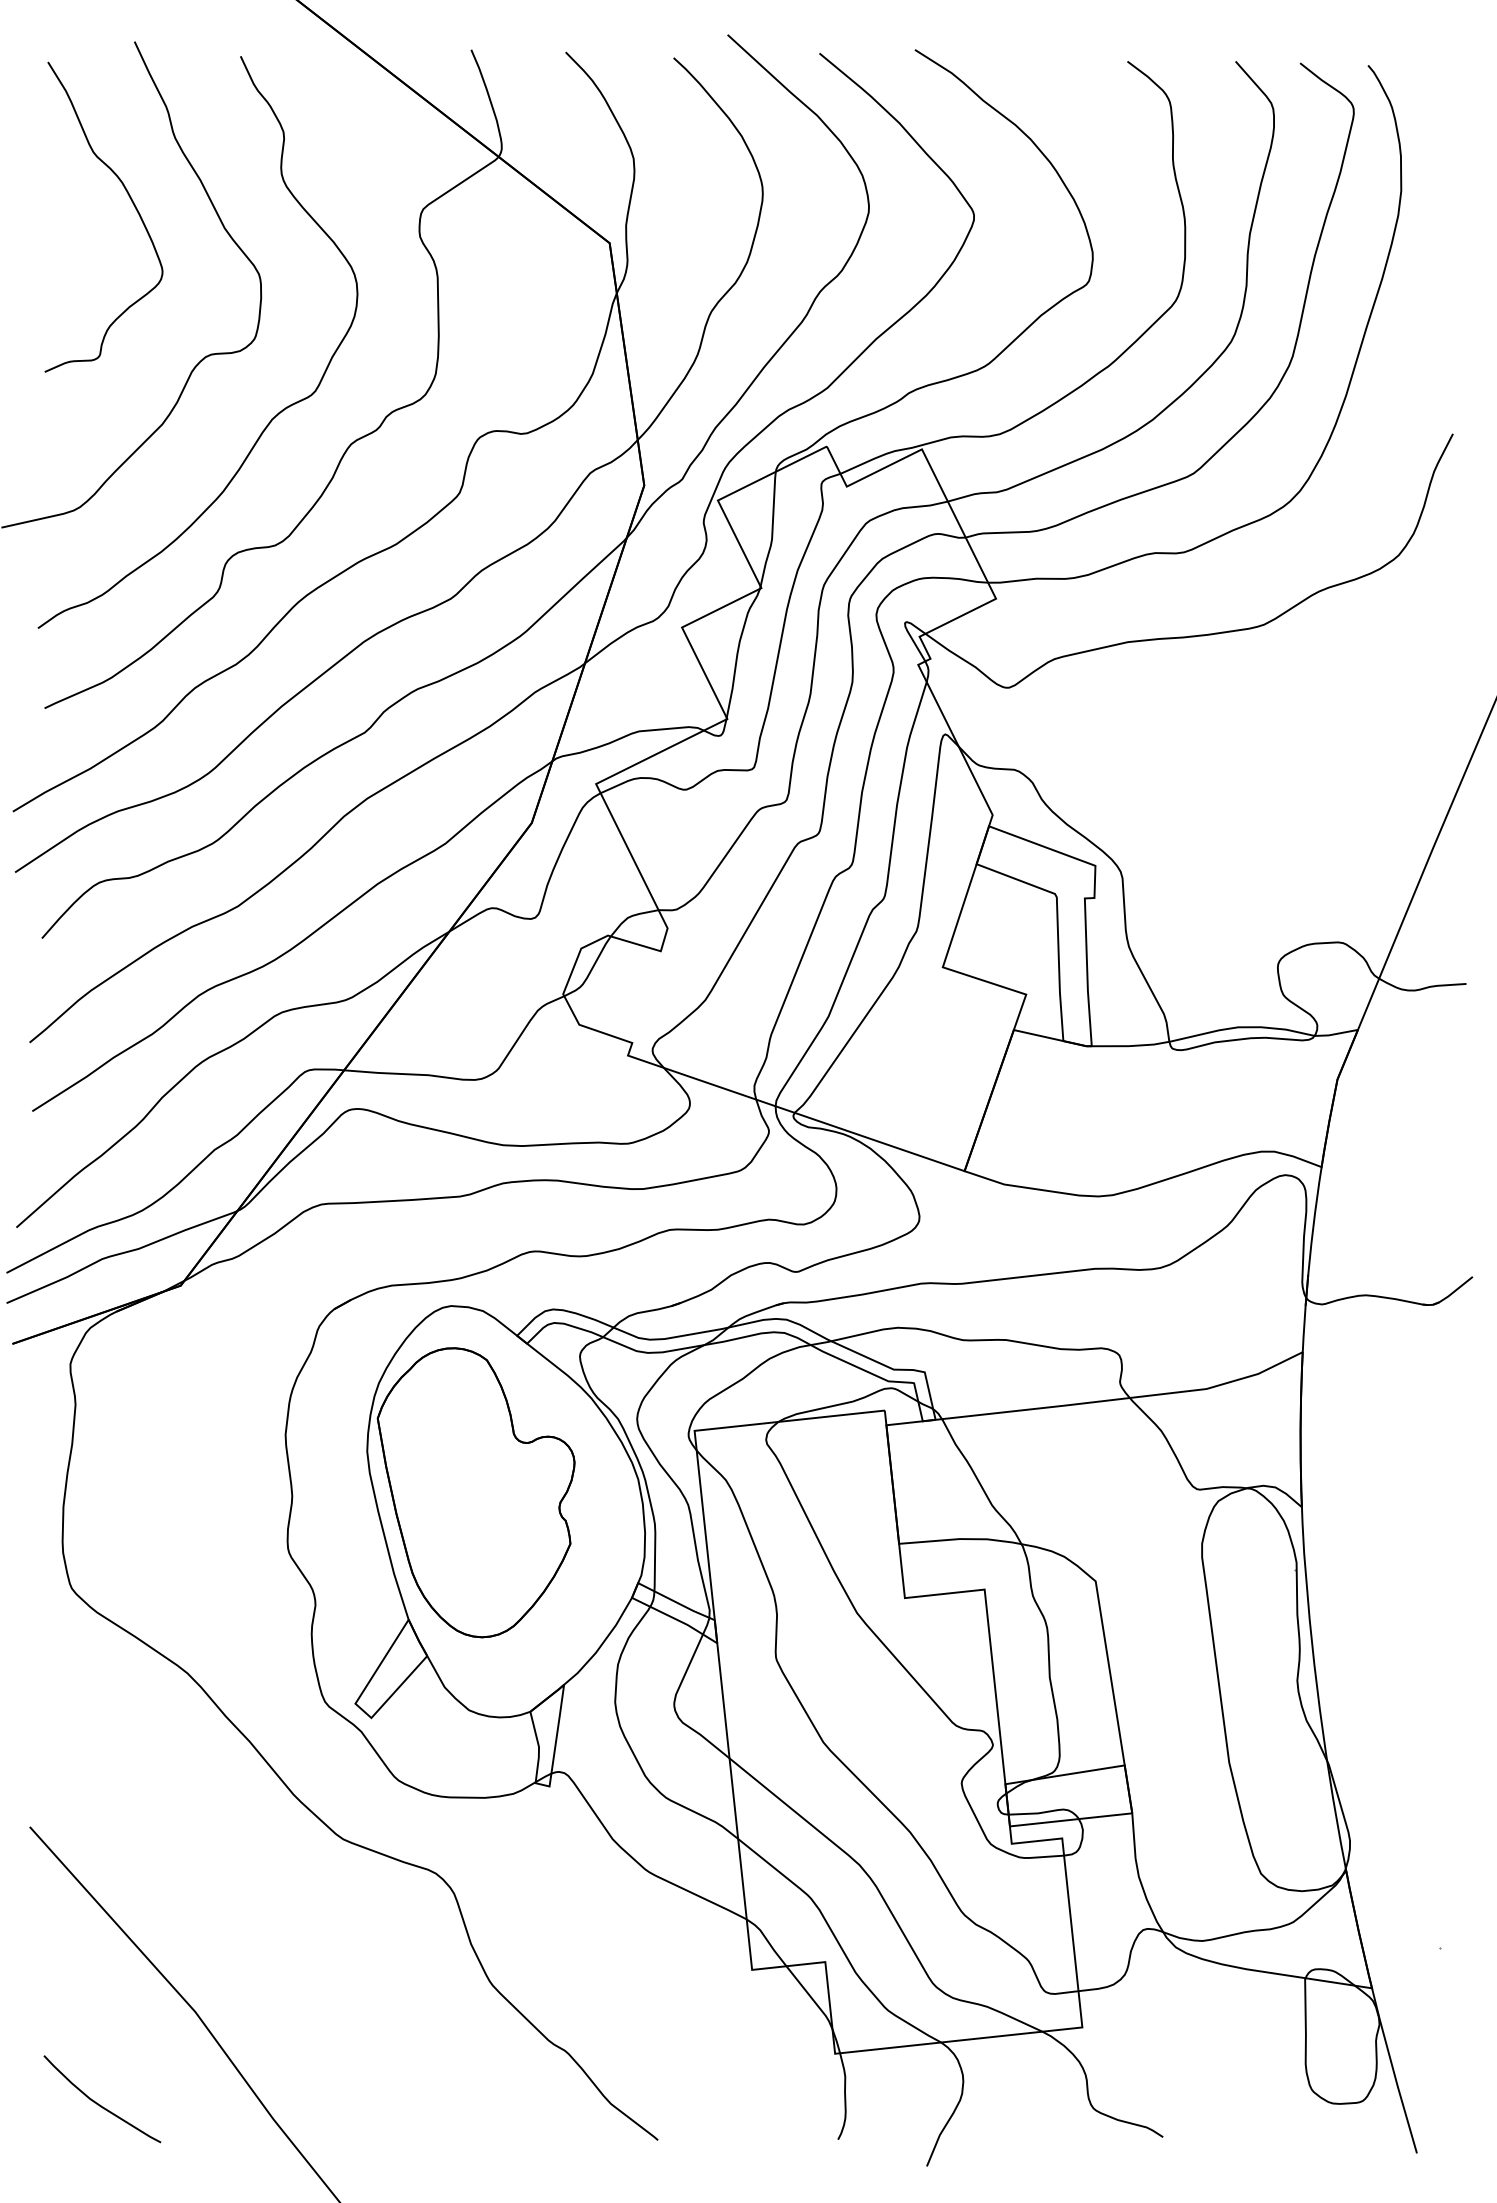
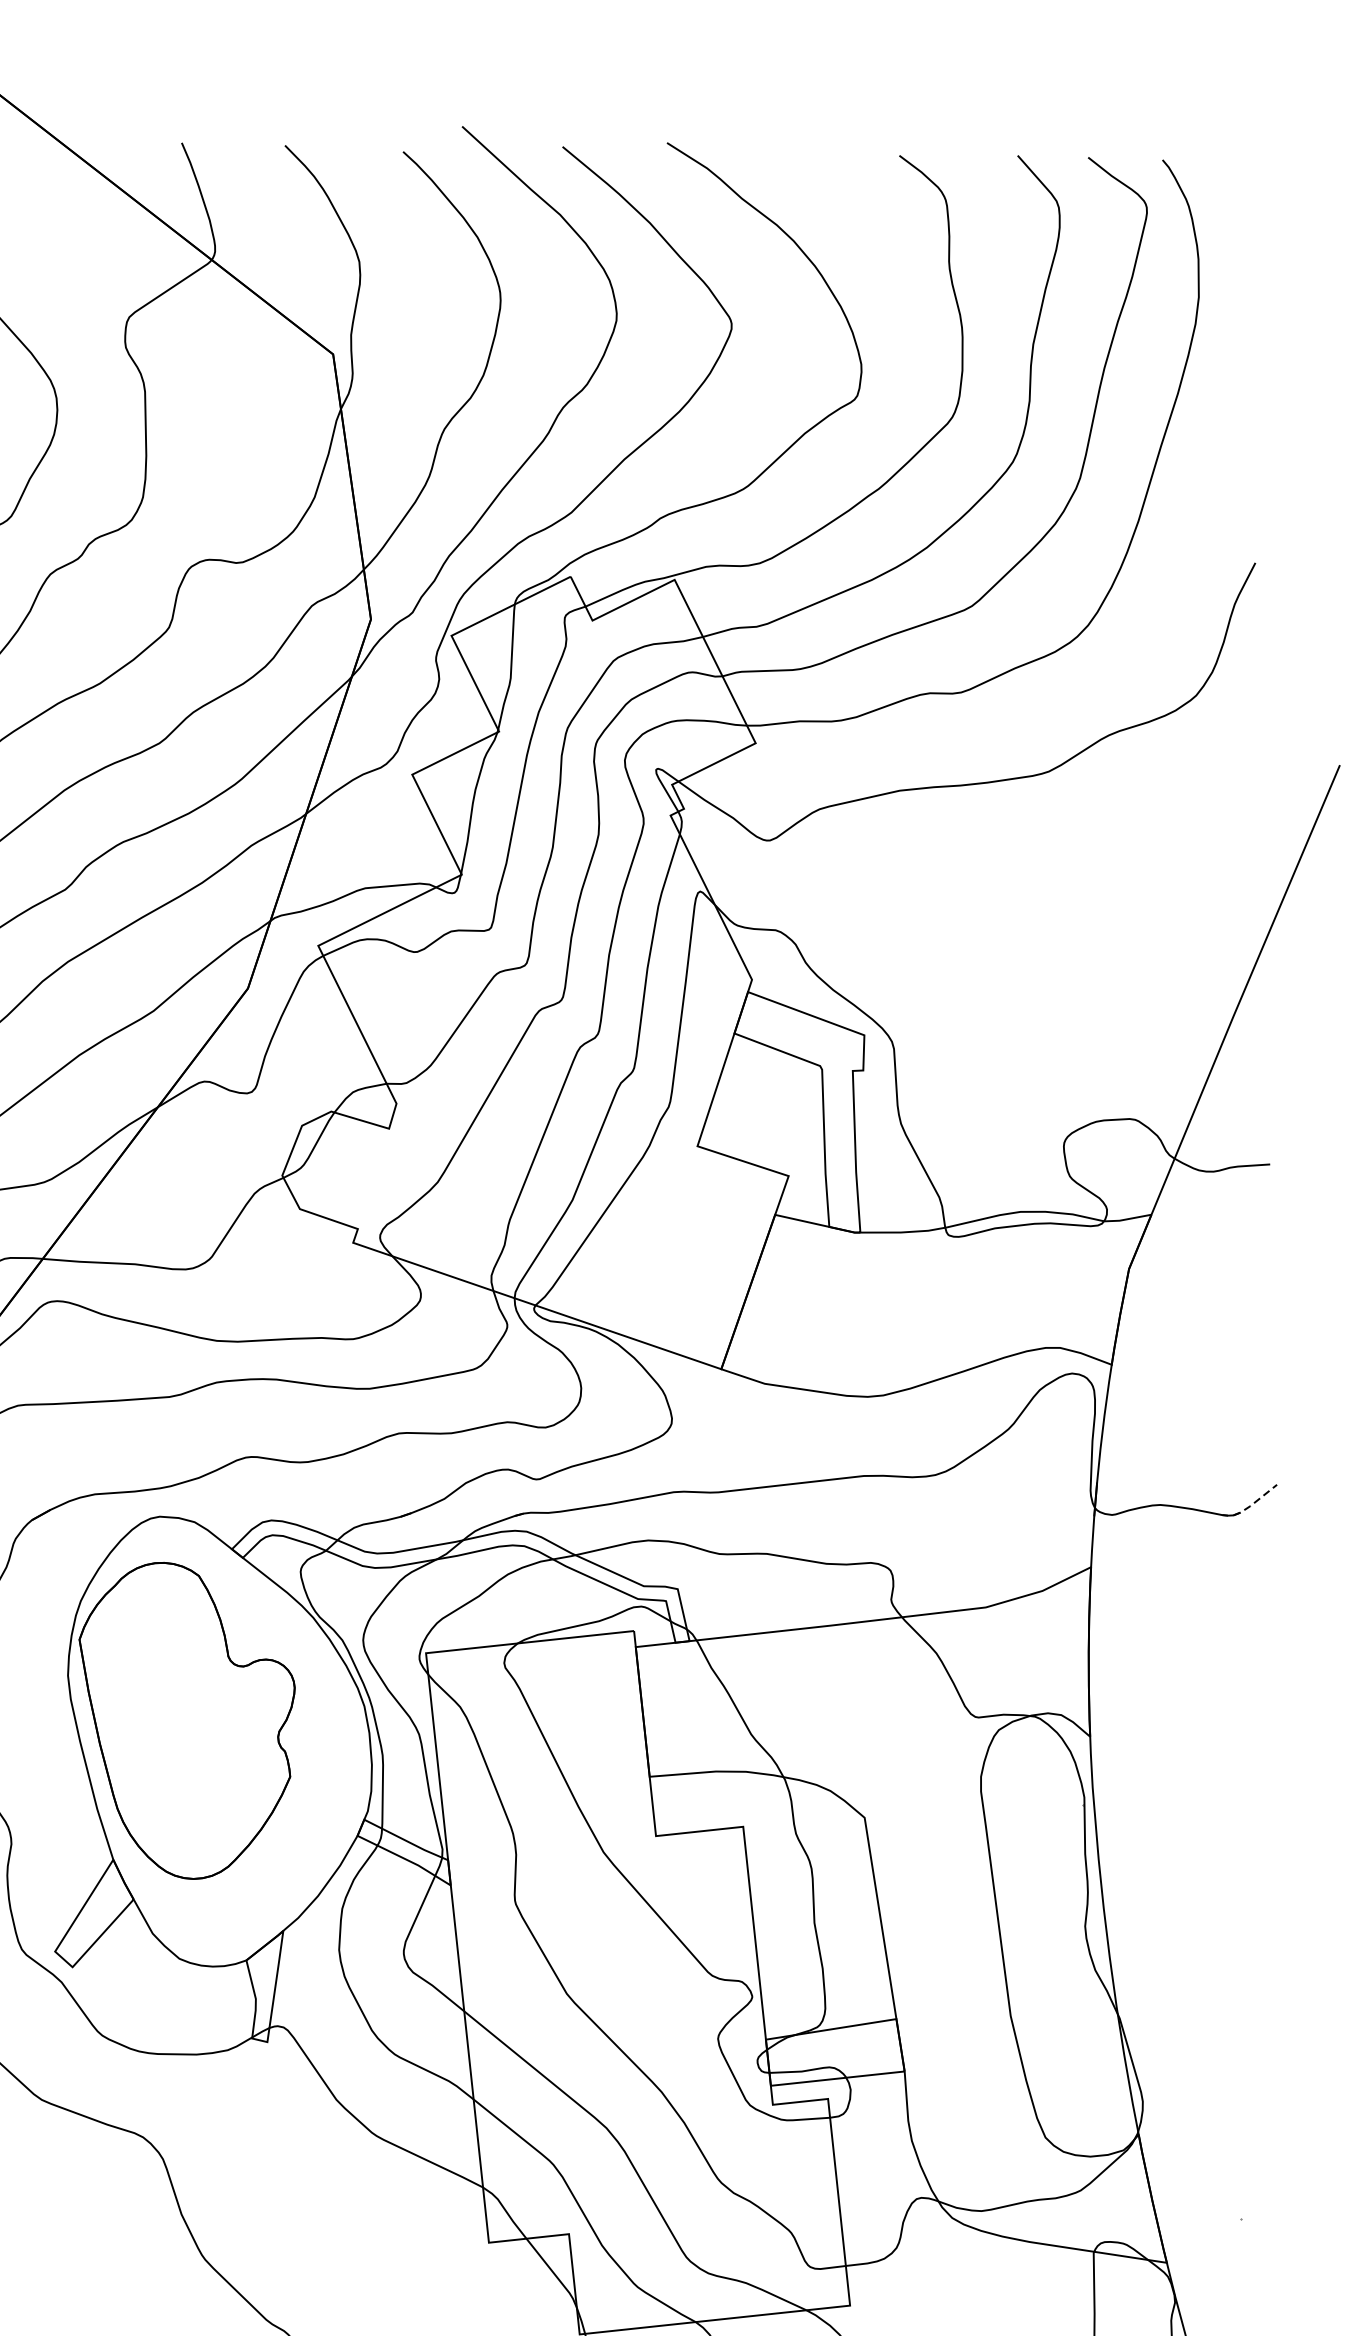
line: (1452, 1292) -> (1254, 1501), solid -> dashed

